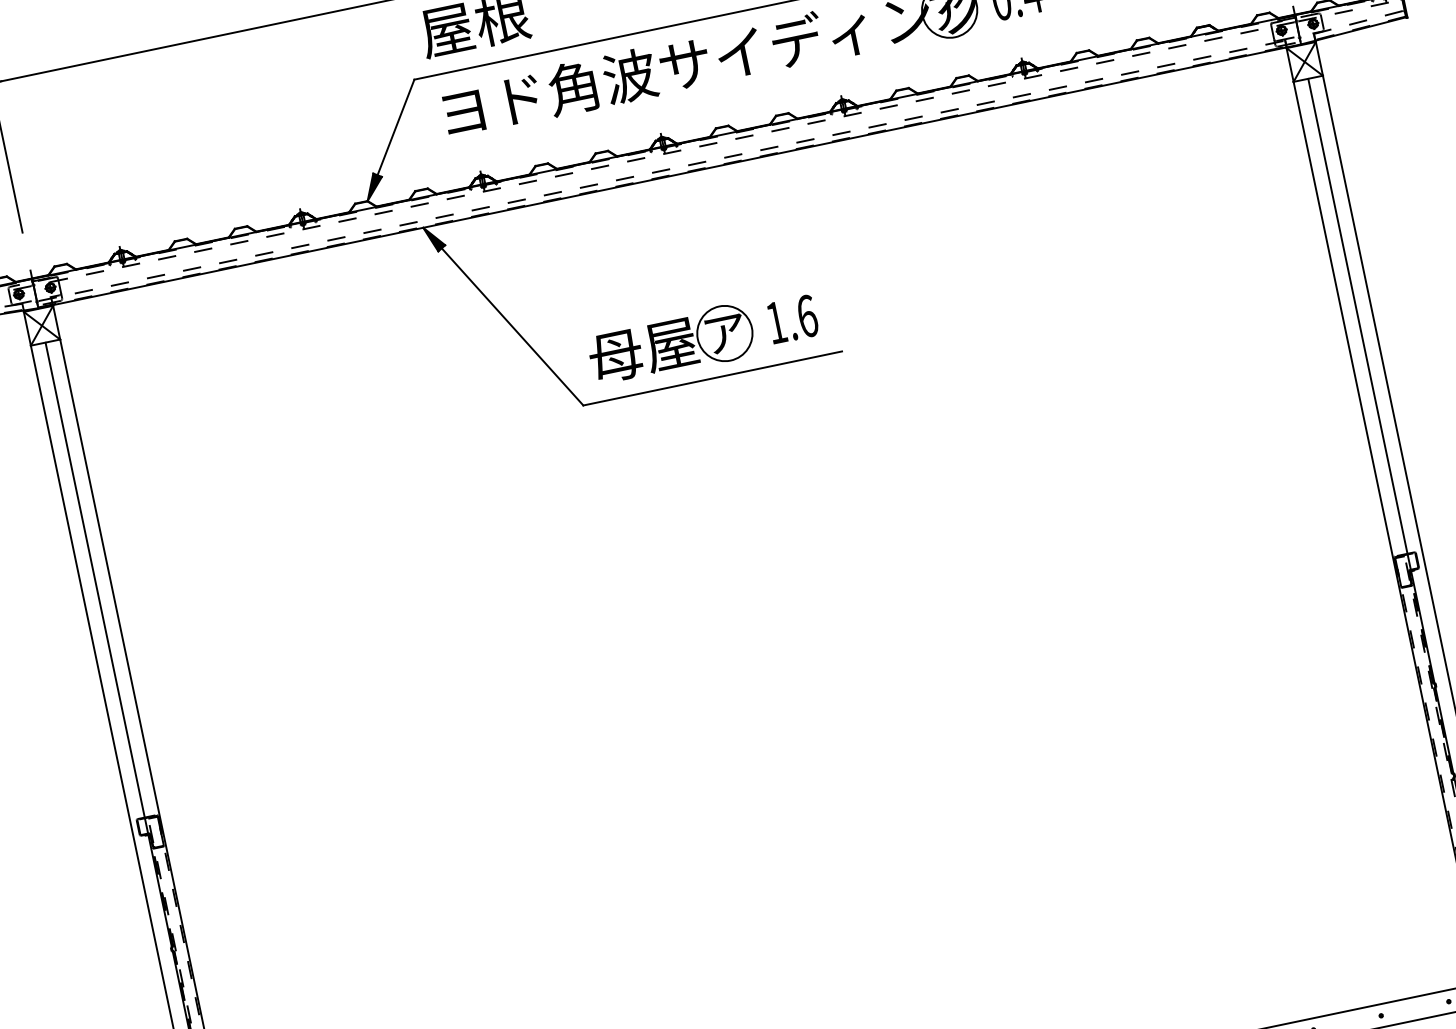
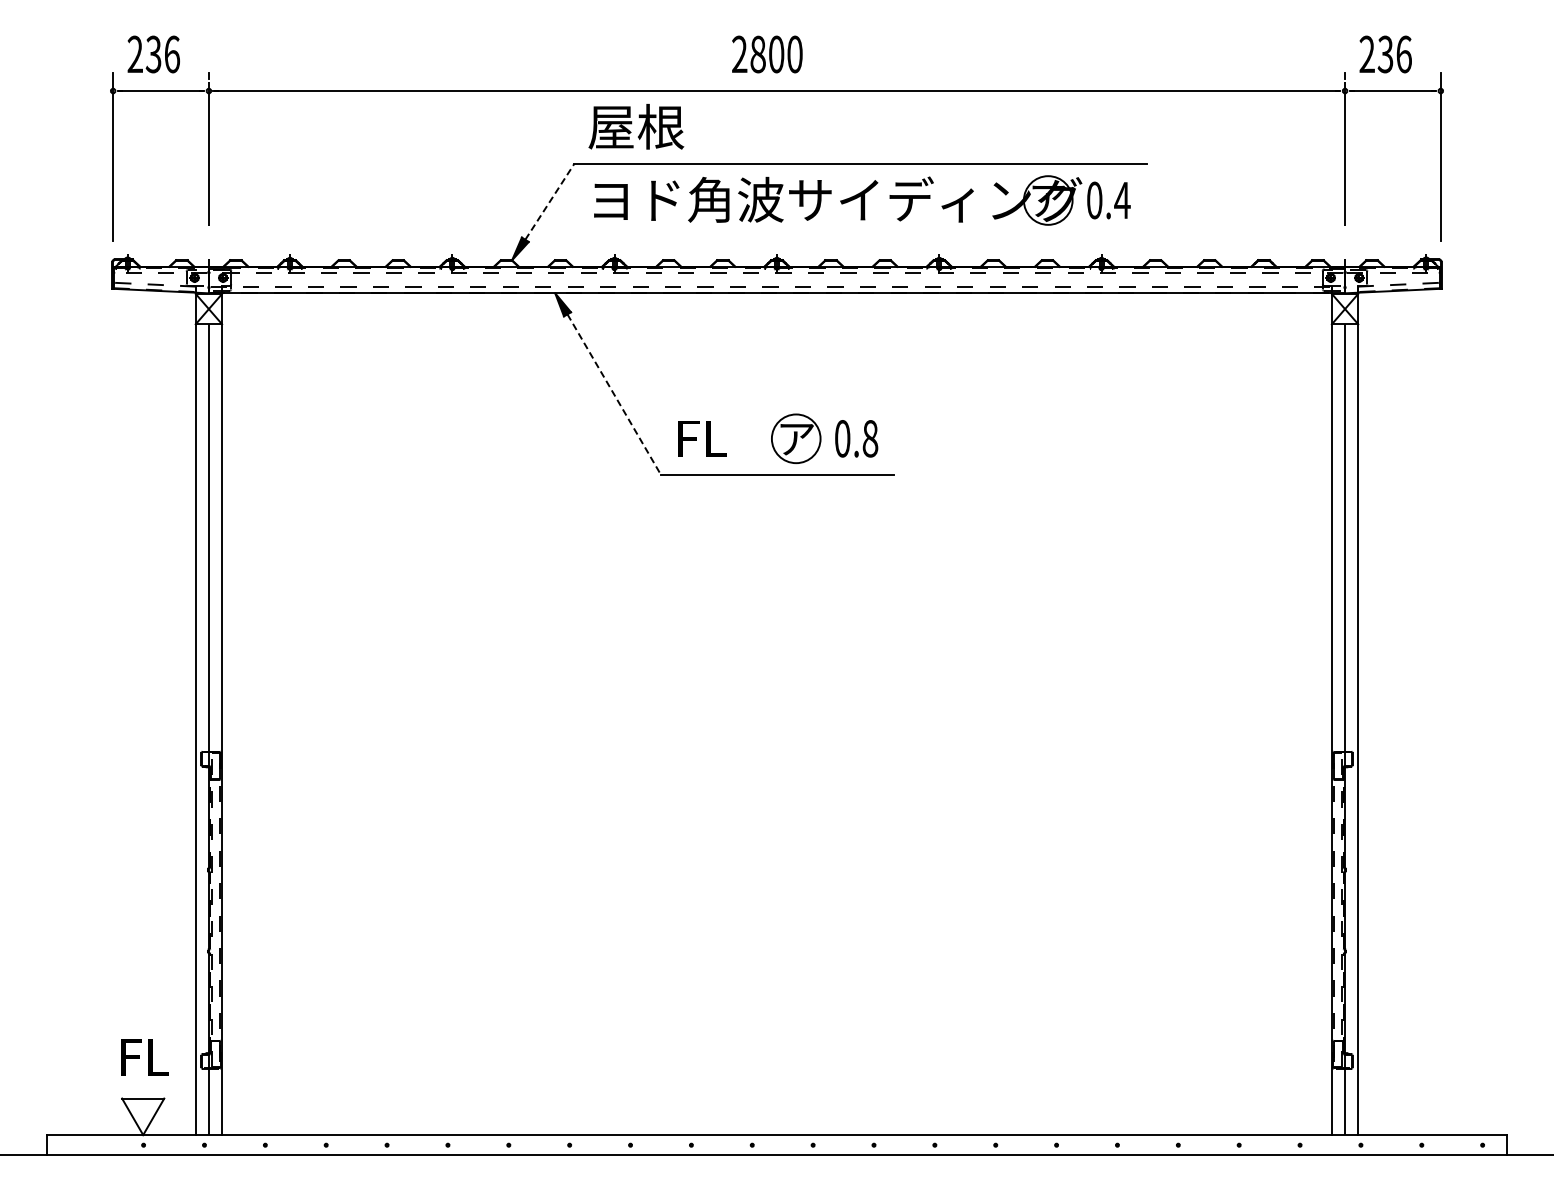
line: (396, 126) -> (550, 201), solid -> dashed
text: (791, 319) -> (856, 438), 1.6 -> 0.8
line: (512, 327) -> (614, 395), solid -> dashed
text: (642, 350) -> (722, 438), 母屋 -> FL

